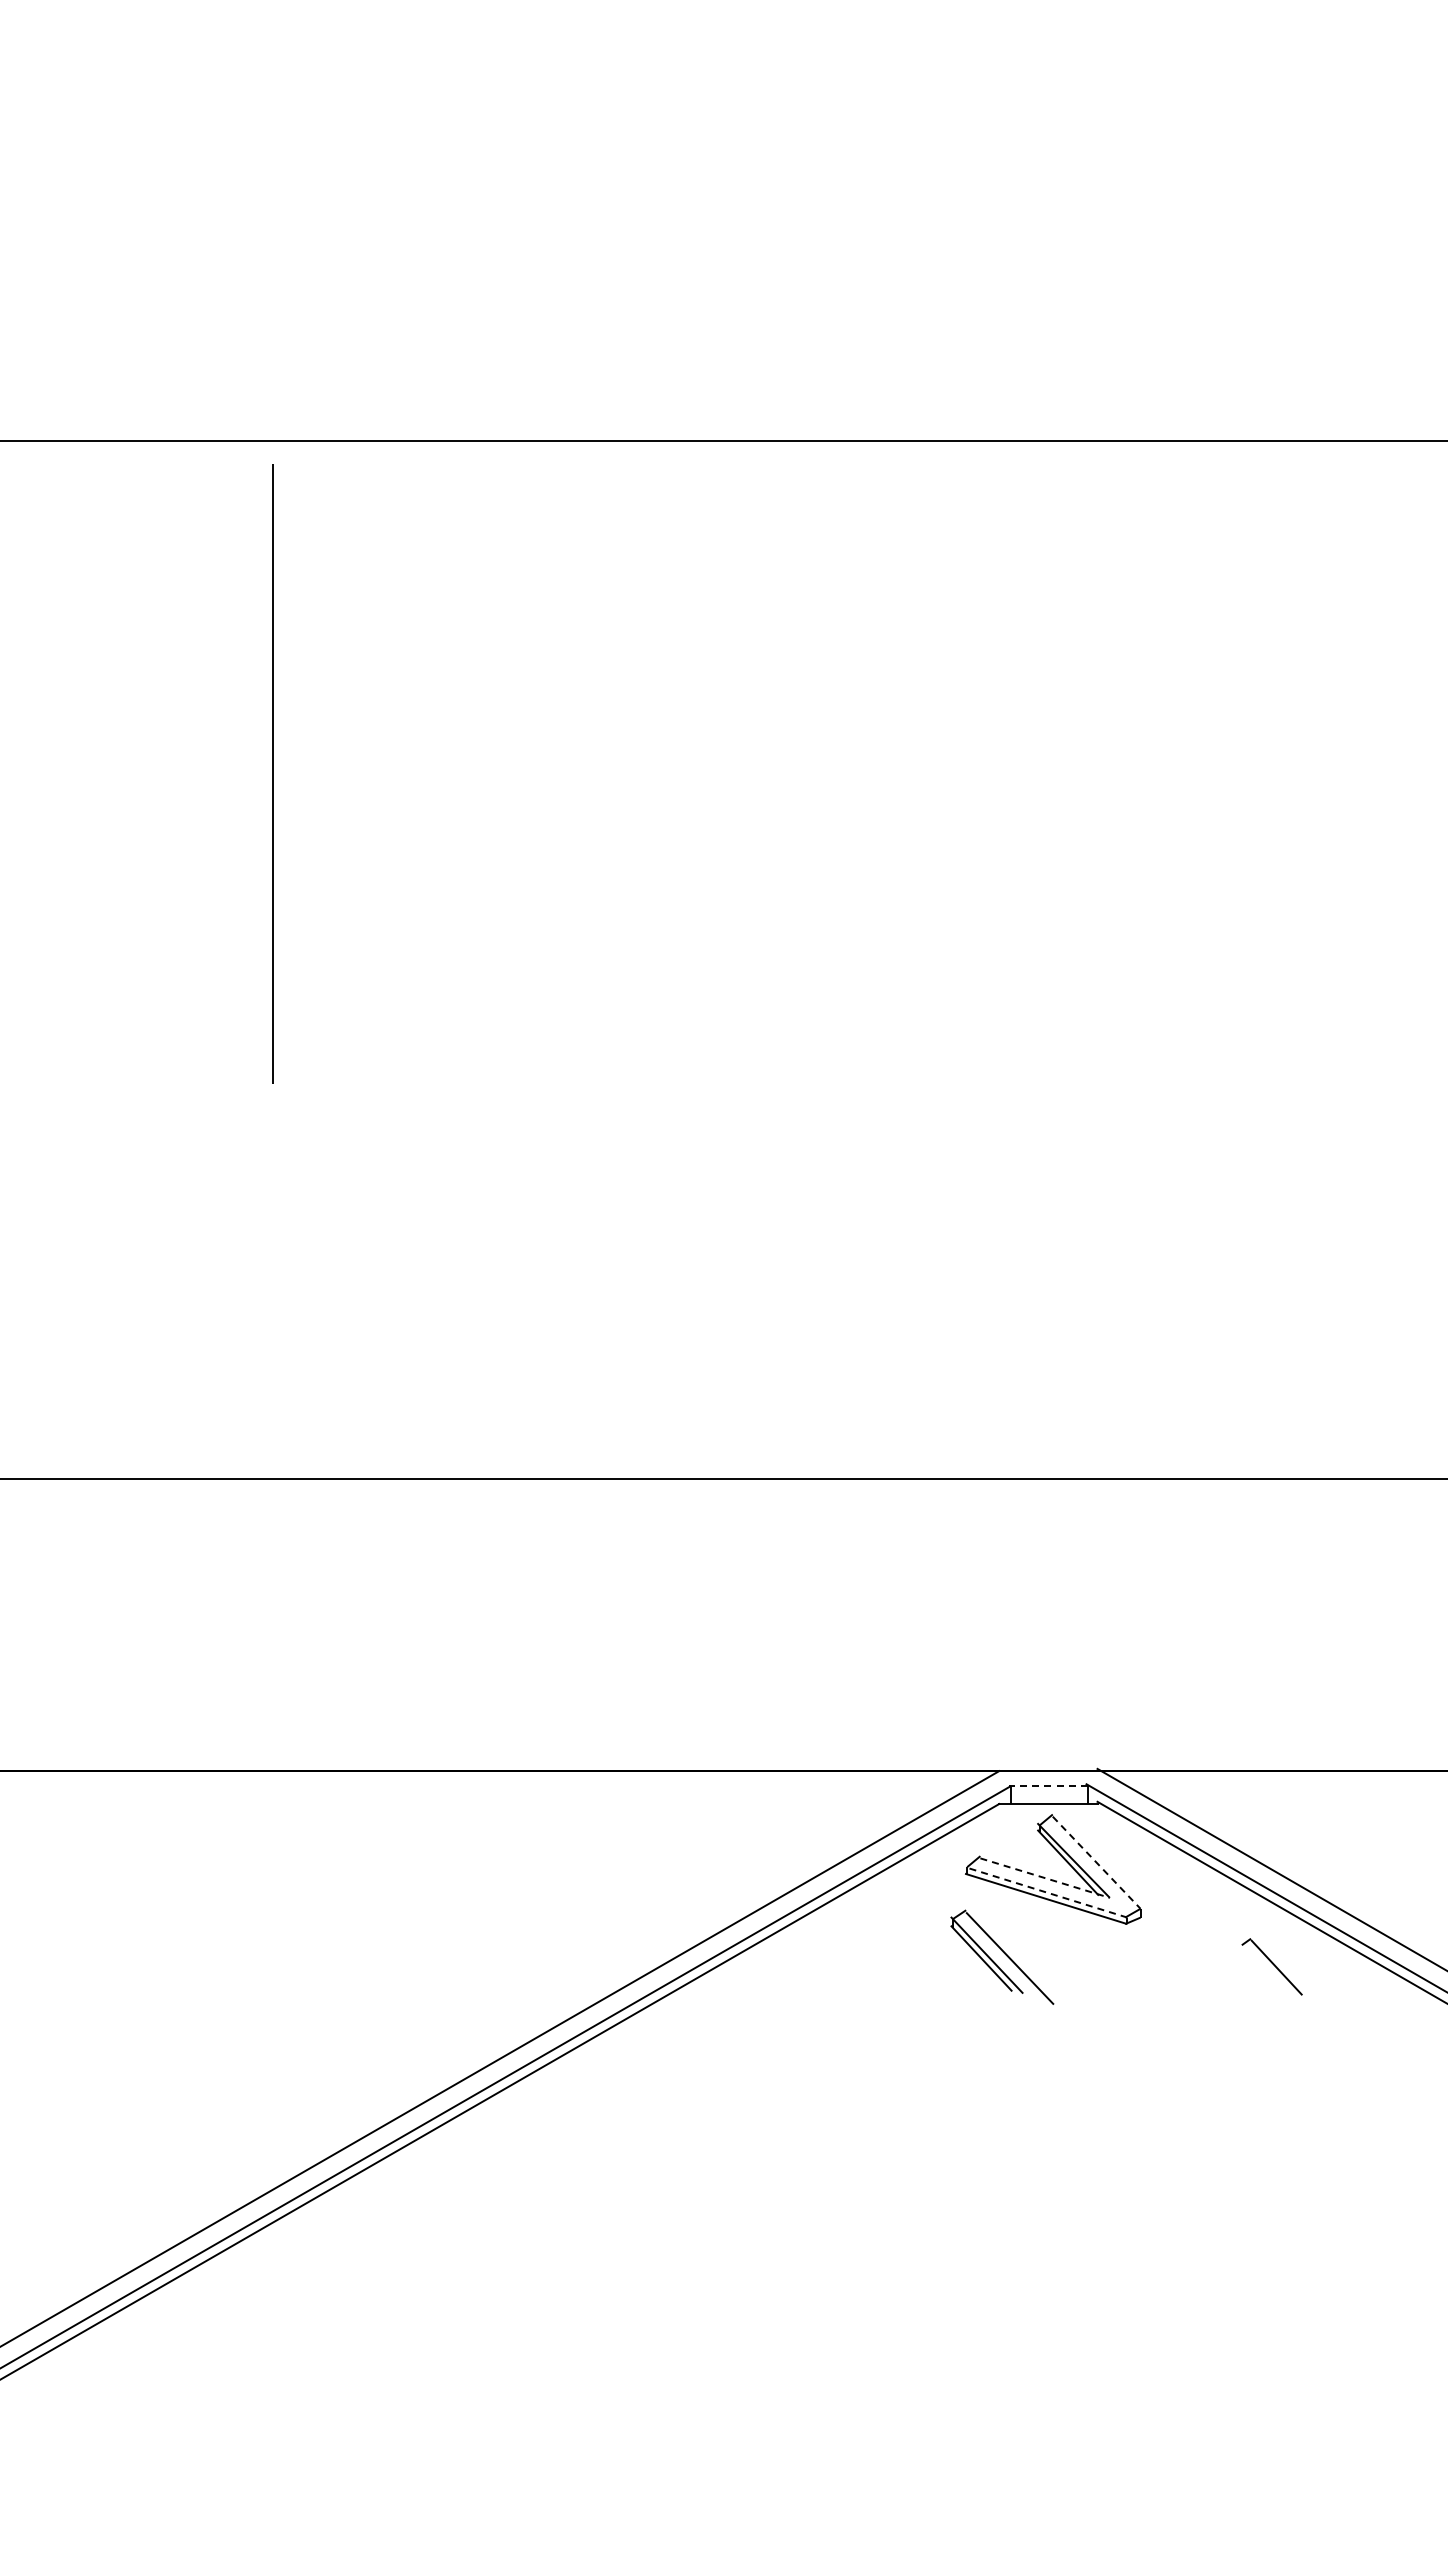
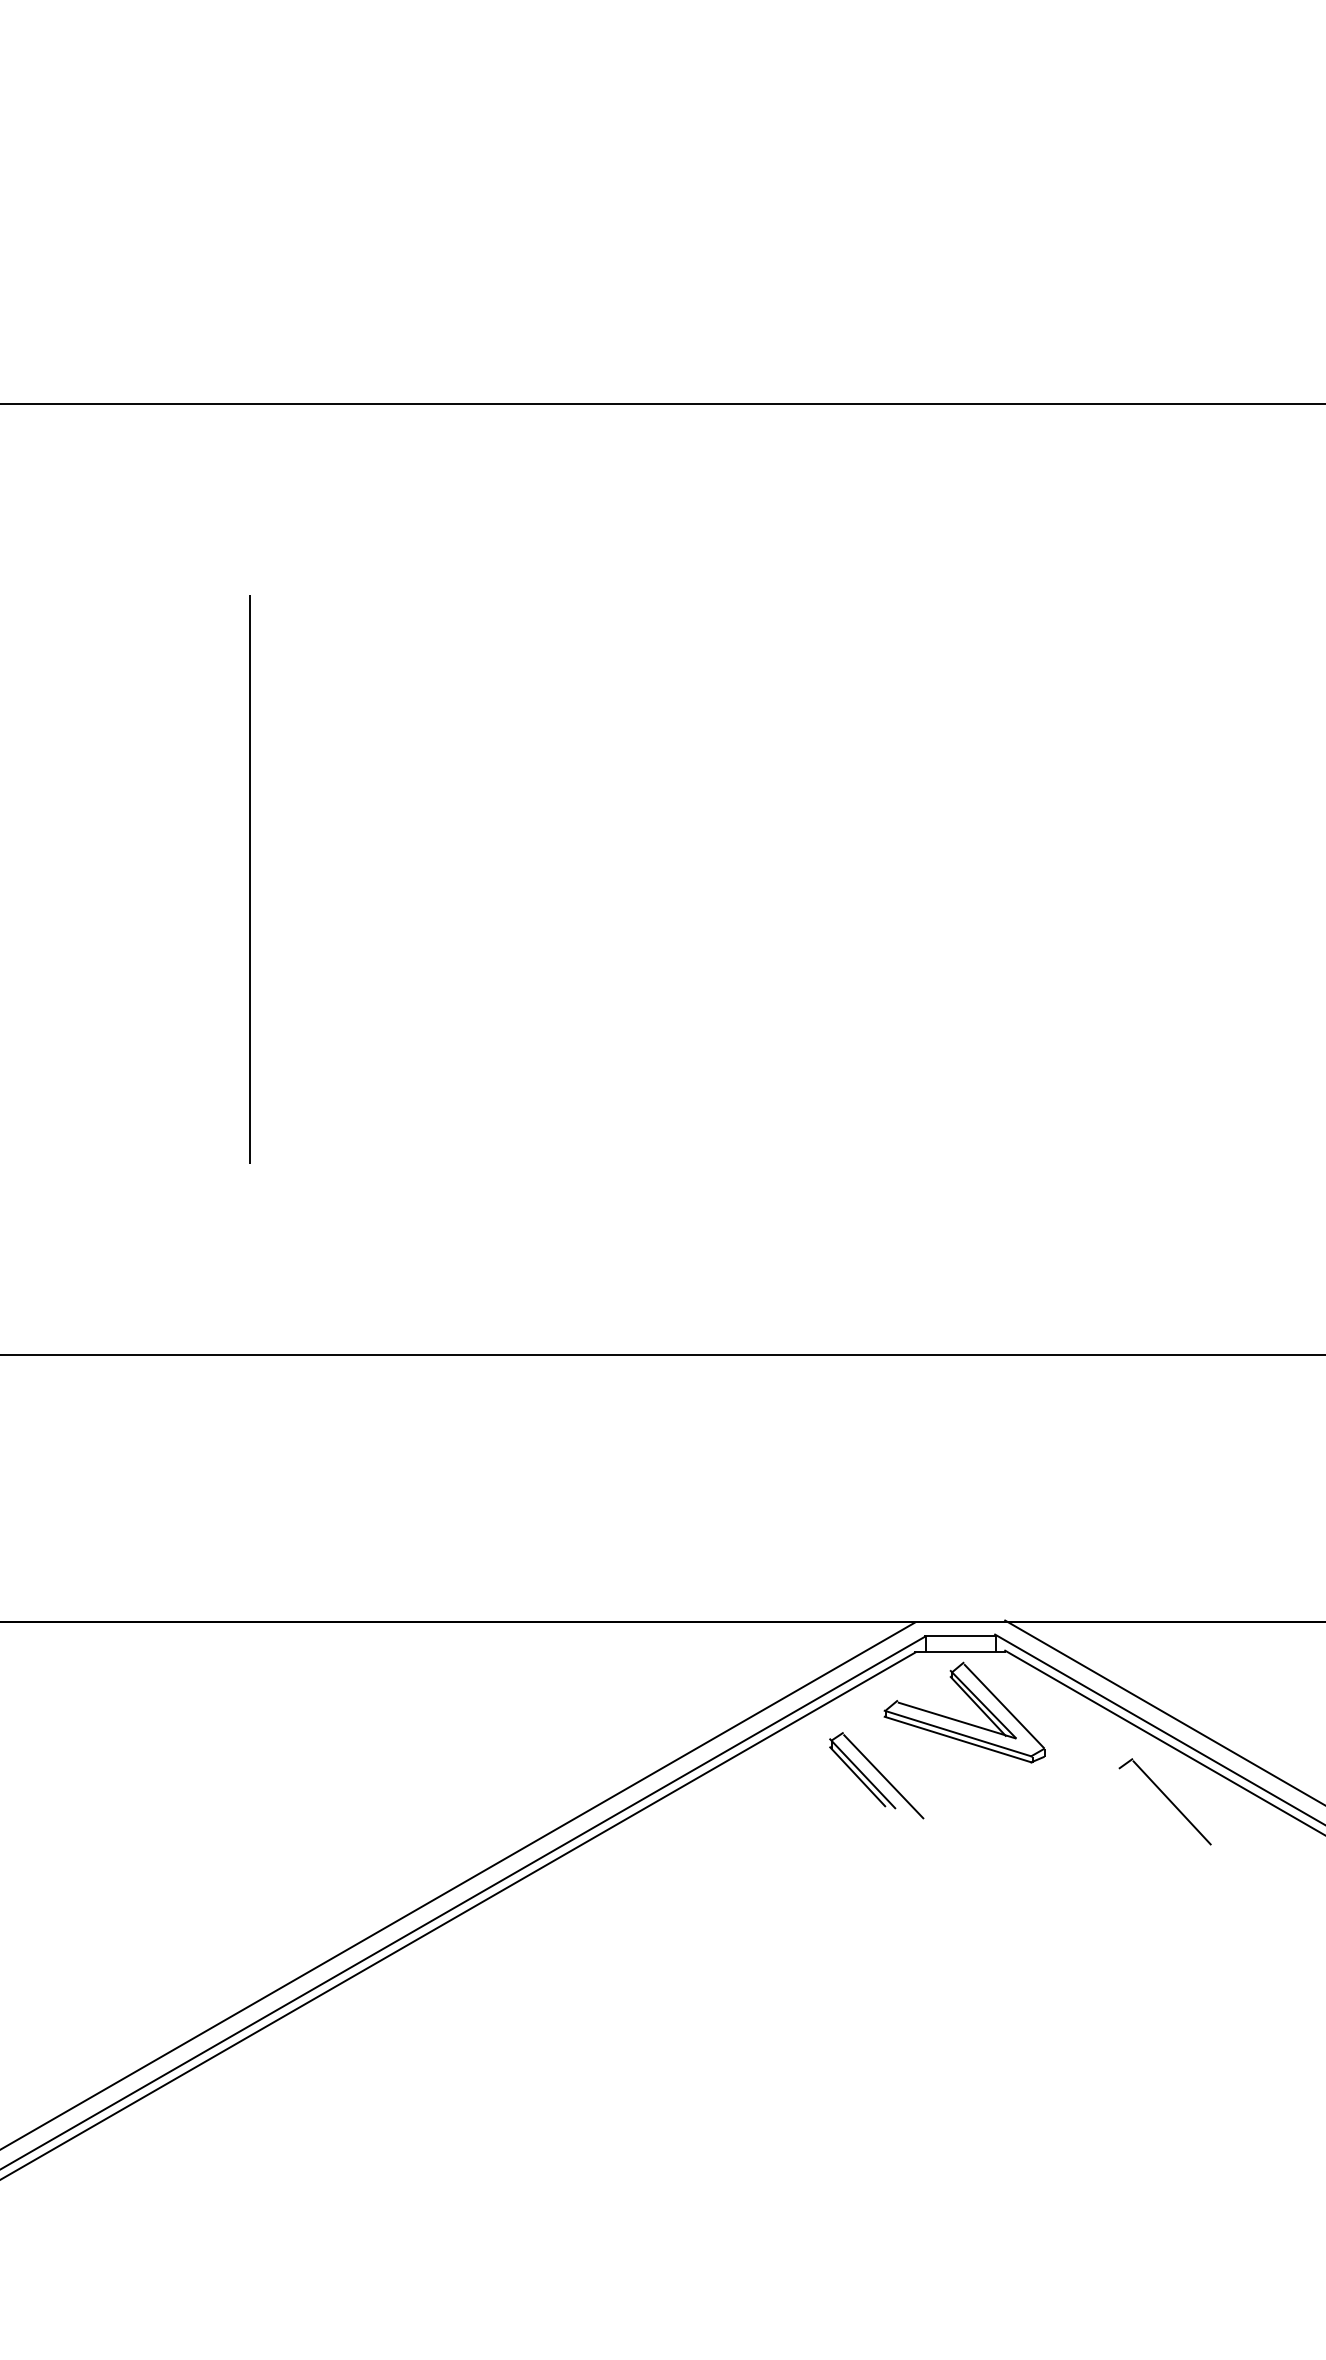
line: (272, 773) -> (249, 879), moved
line: (1048, 1785) -> (960, 1635), dashed -> solid
line: (1096, 1862) -> (1004, 1706), dashed -> solid
line: (1045, 1878) -> (957, 1720), dashed -> solid
line: (1045, 1892) -> (957, 1733), dashed -> solid
part: (1002, 1956) -> (876, 1774), moved
part: (1271, 1966) -> (1164, 1801), size x1.67

